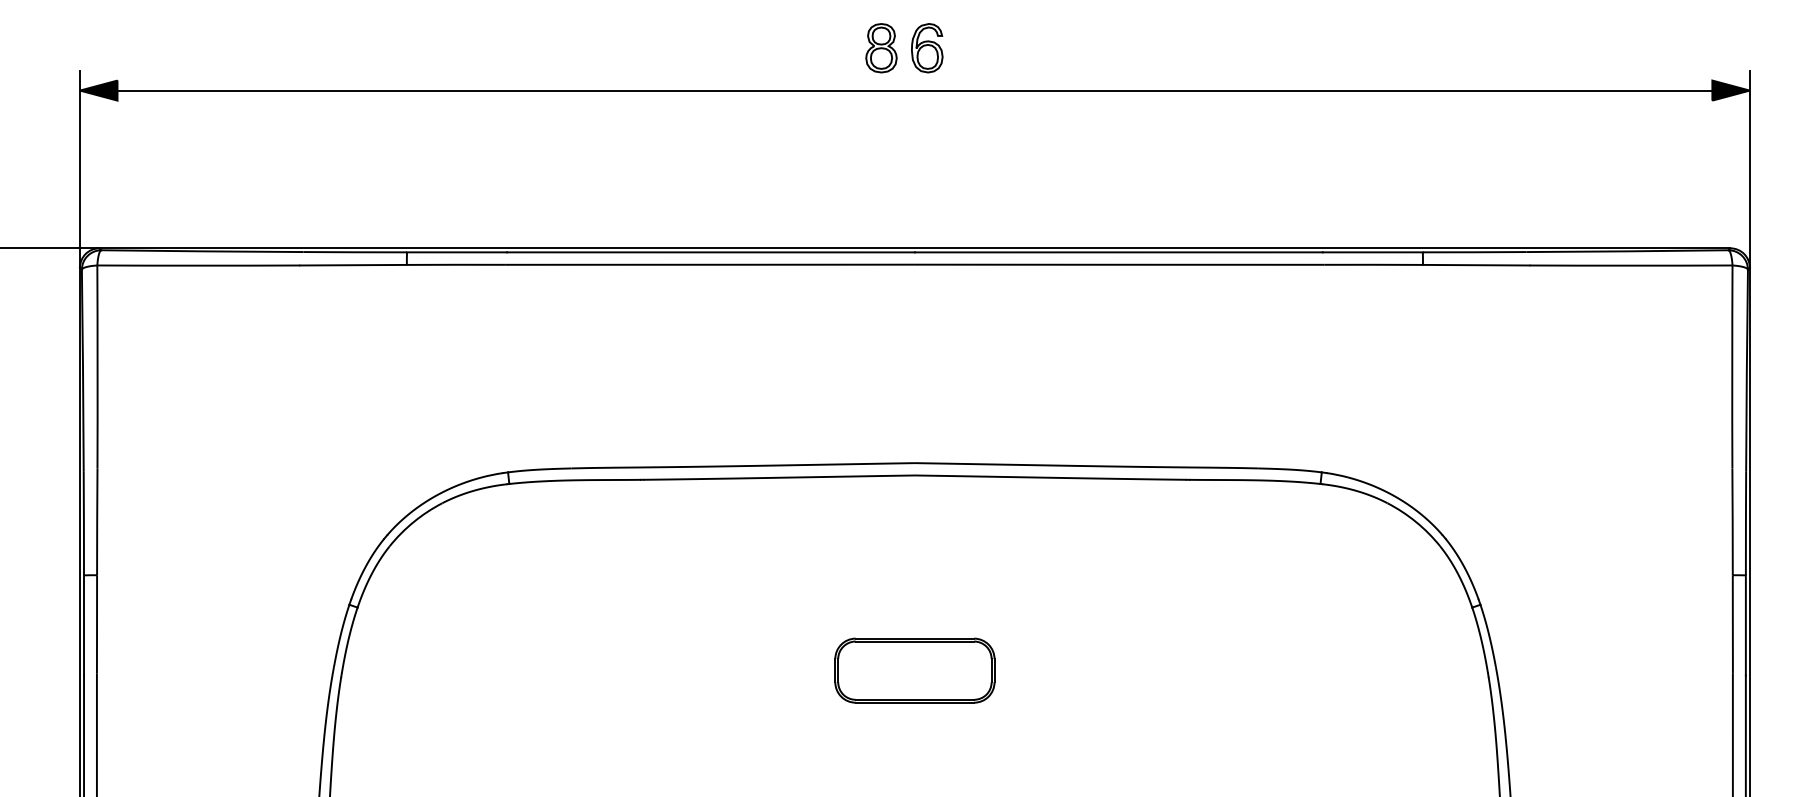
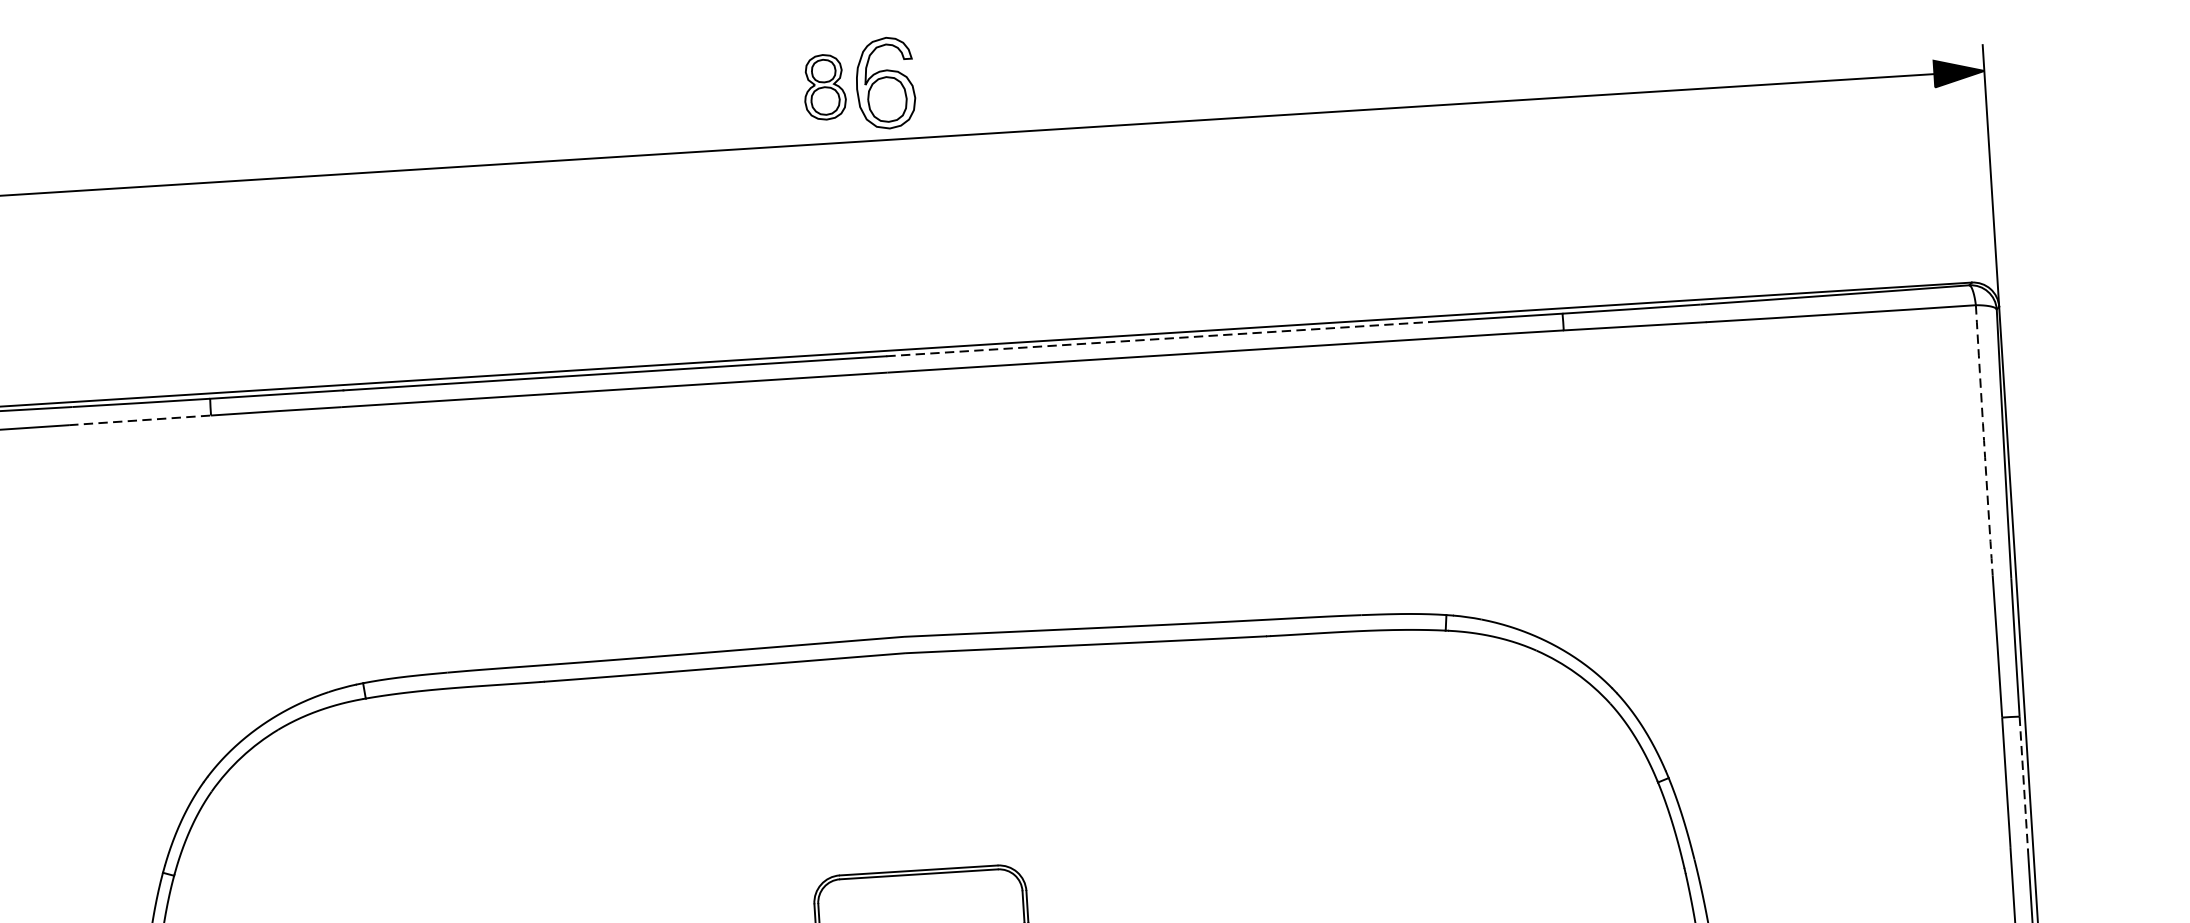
part: (927, 48) -> (886, 83), size x1.4
line: (1118, 252) -> (1157, 339), solid -> dashed
line: (354, 265) -> (141, 420), solid -> dashed
arc: (1732, 366) -> (1984, 439), solid -> dashed
line: (1745, 625) -> (2023, 783), solid -> dashed

